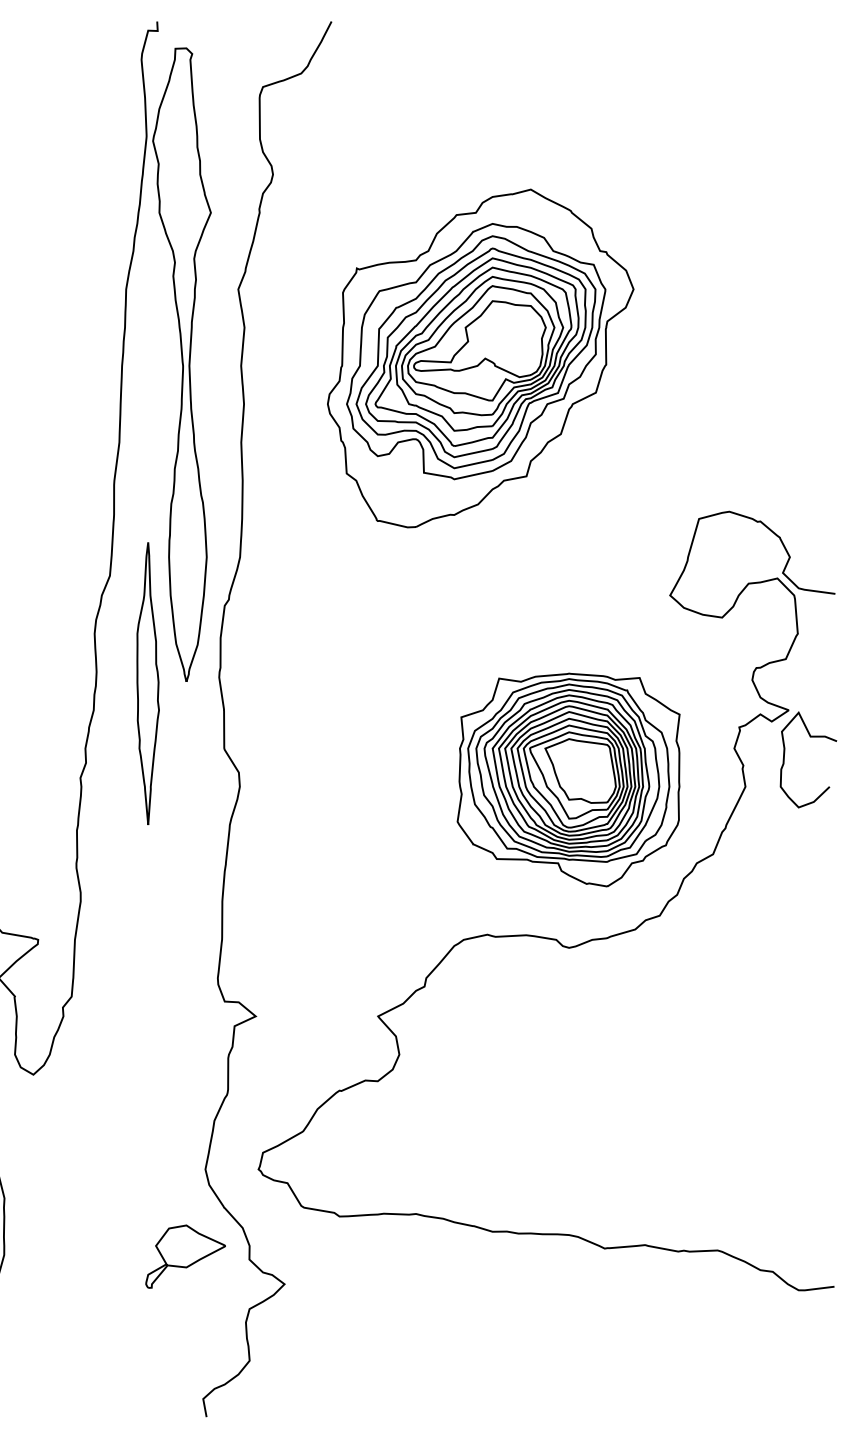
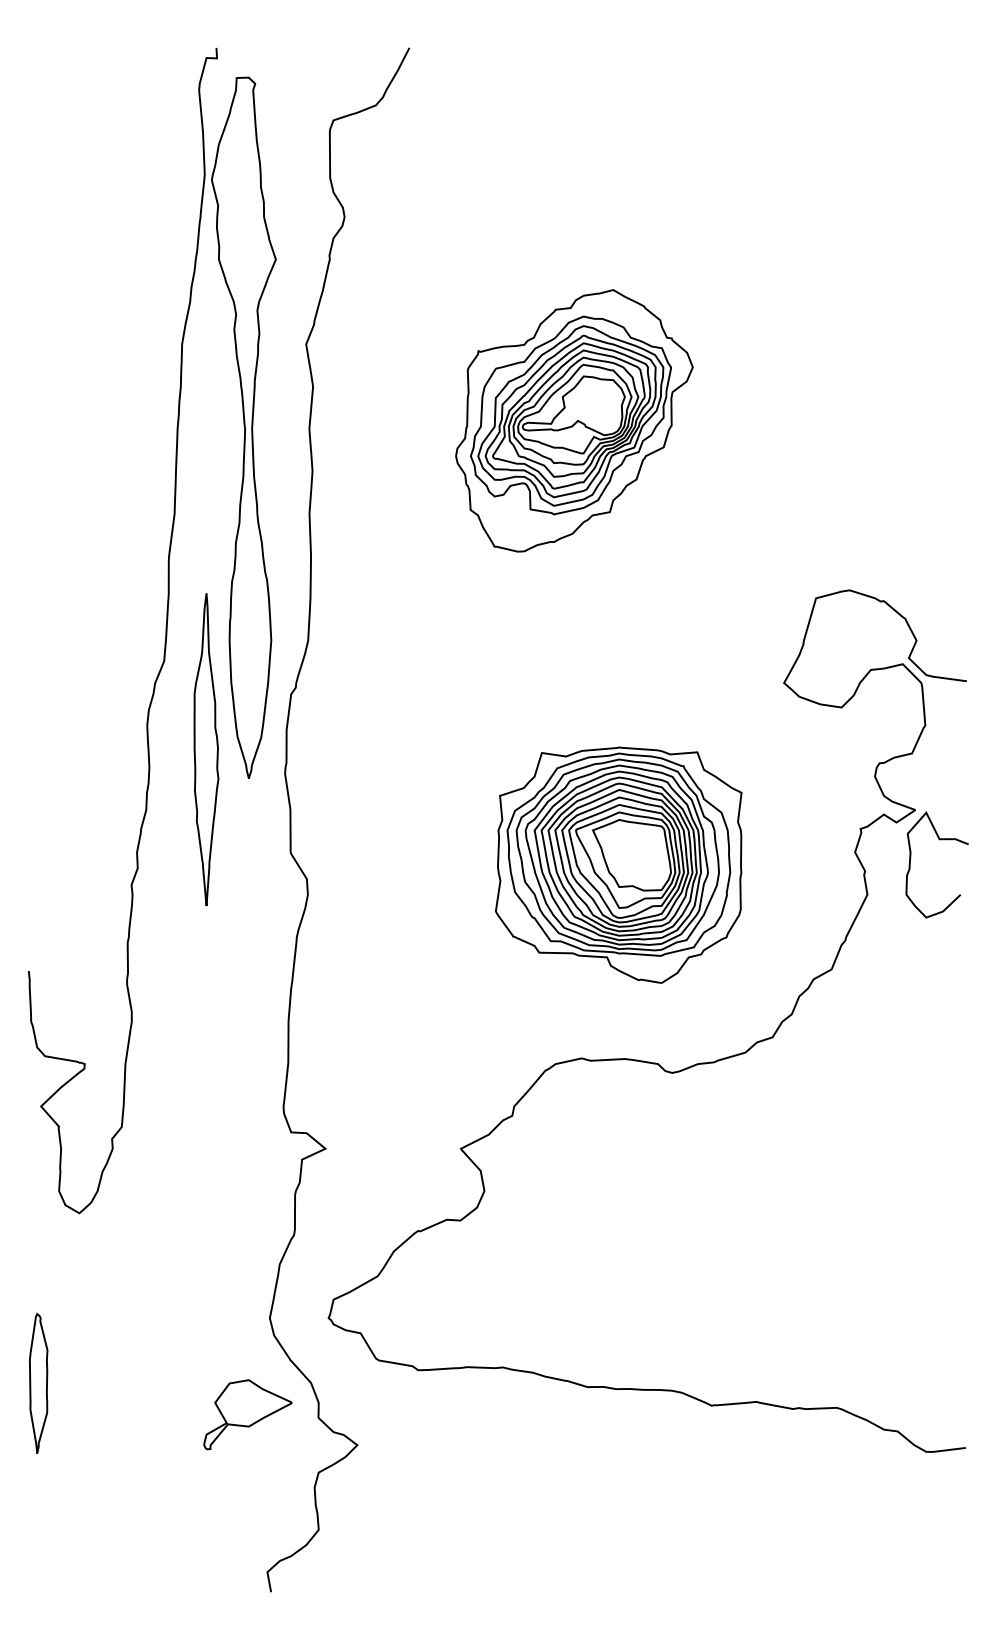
part: (480, 358) -> (574, 420), size x0.7
part: (148, 683) -> (206, 749), moved
part: (568, 779) -> (618, 864), moved

